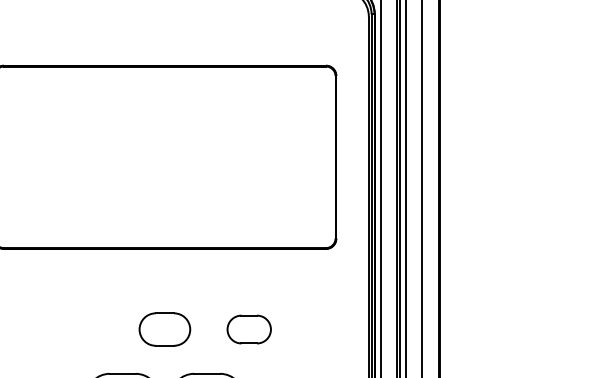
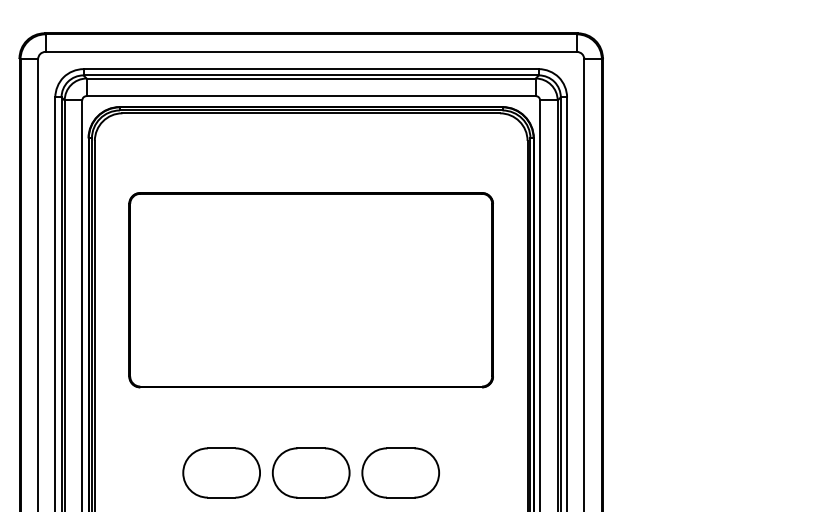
part: (80, 329) -> (221, 472), added
part: (164, 329) -> (310, 472), size x1.43
part: (249, 329) -> (400, 472), size x1.67

